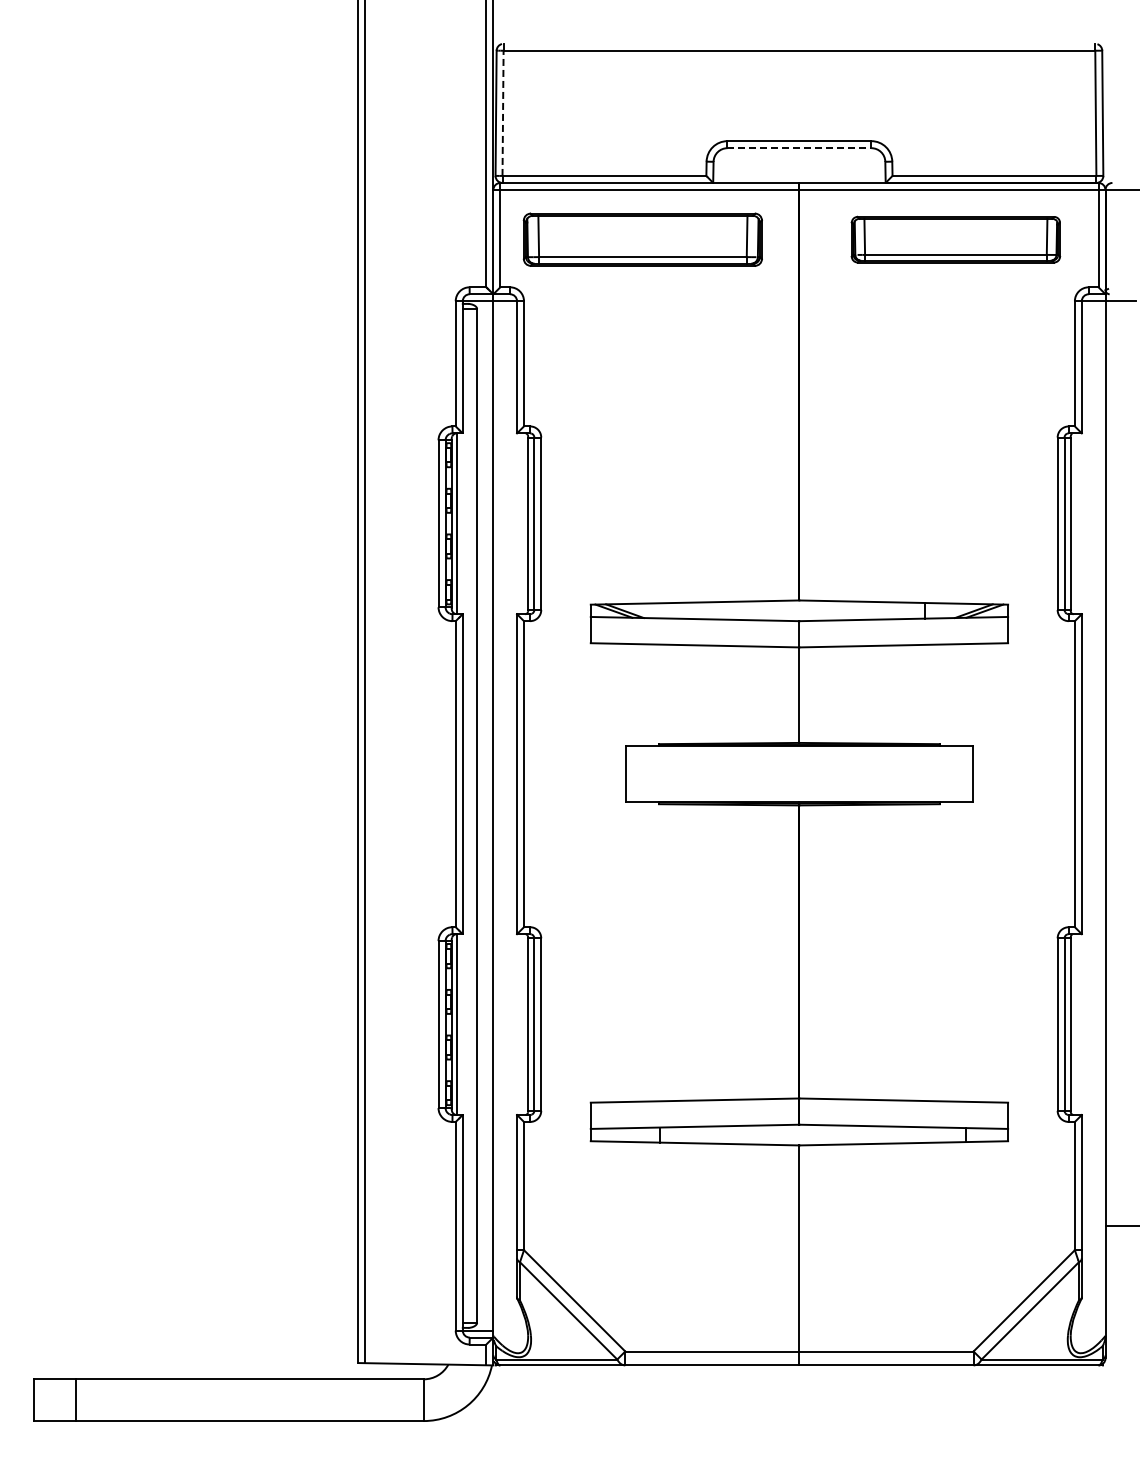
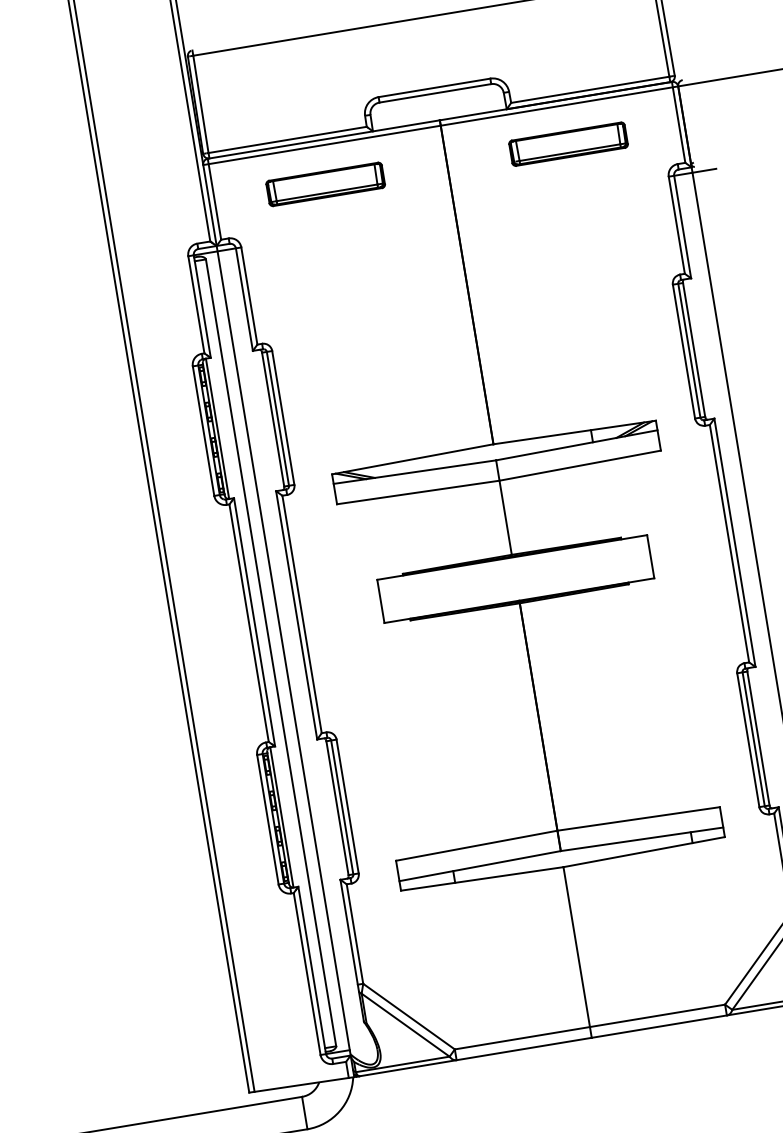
line: (503, 113) -> (201, 104), dashed -> solid
line: (799, 148) -> (435, 93), dashed -> solid
part: (642, 239) -> (325, 184), size x0.62
part: (955, 239) -> (568, 144), size x0.71

